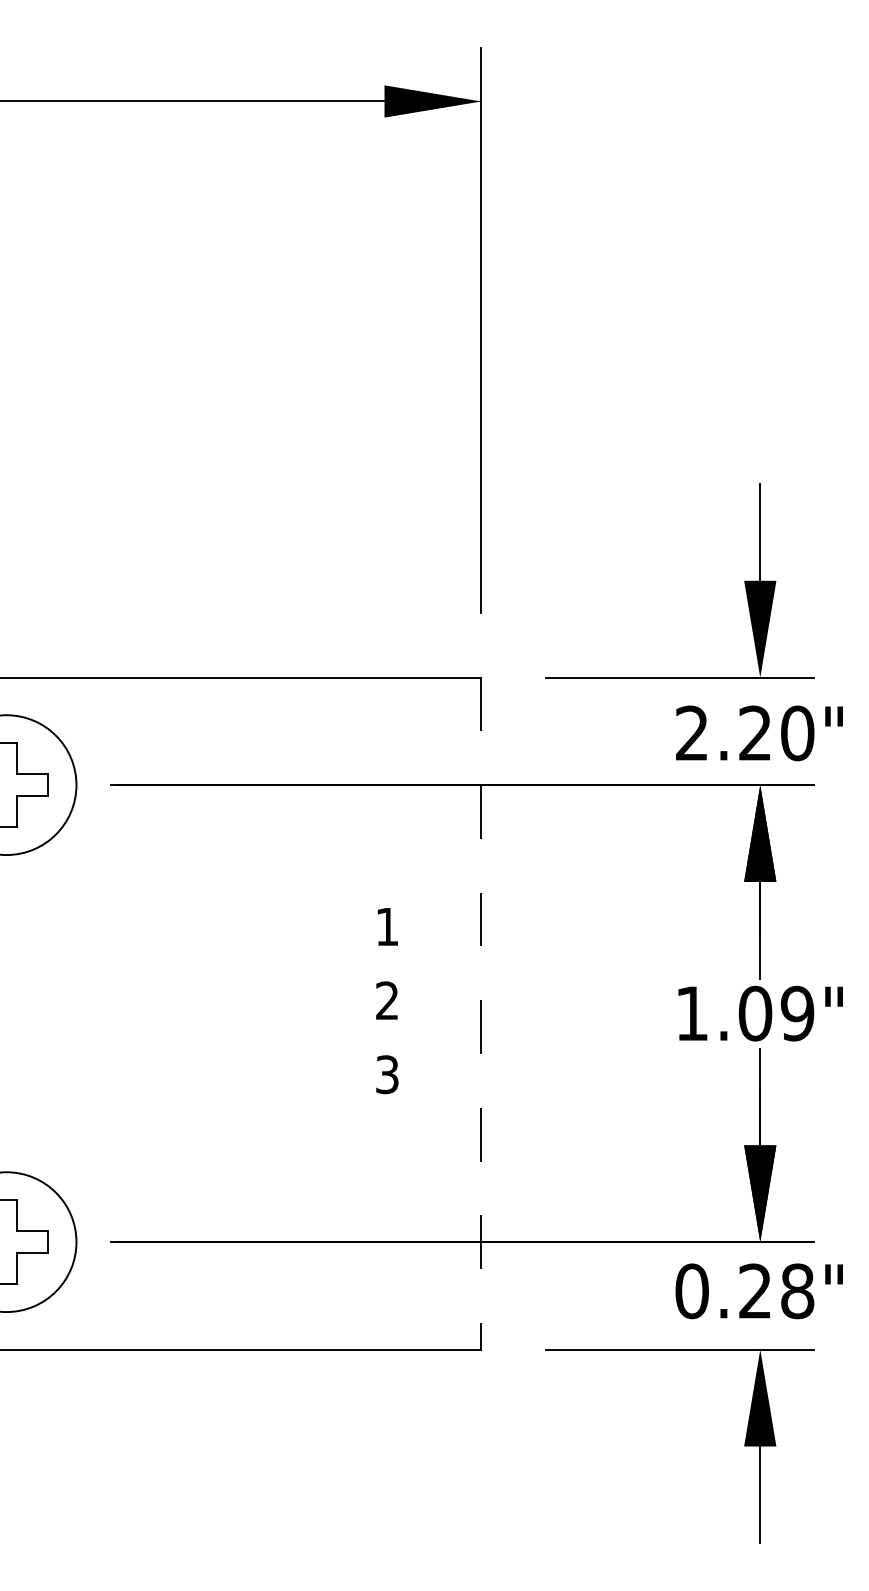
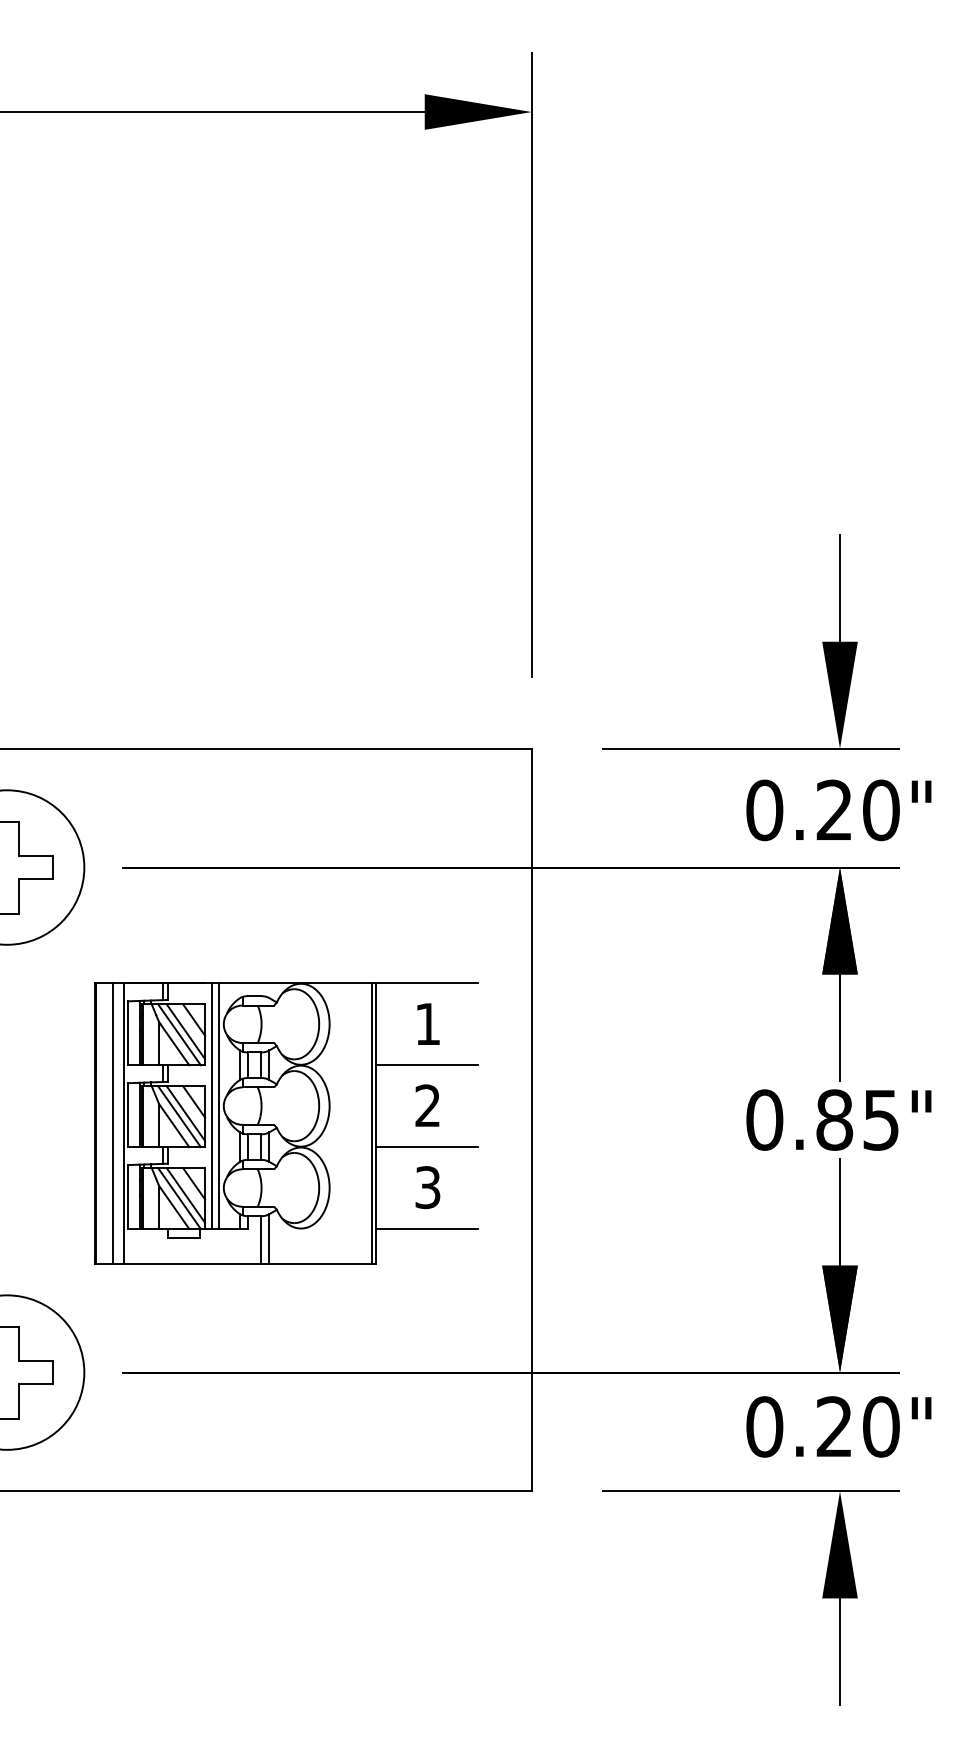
text: (691, 733) -> (764, 810), 2.20" -> 0.20"
text: (744, 1013) -> (822, 1119), 1.09" -> 0.85"
line: (481, 1014) -> (531, 1121), dashed -> solid
part: (259, 1016) -> (286, 1123), added
text: (797, 1290) -> (881, 1426), 0.28" -> 0.20"

